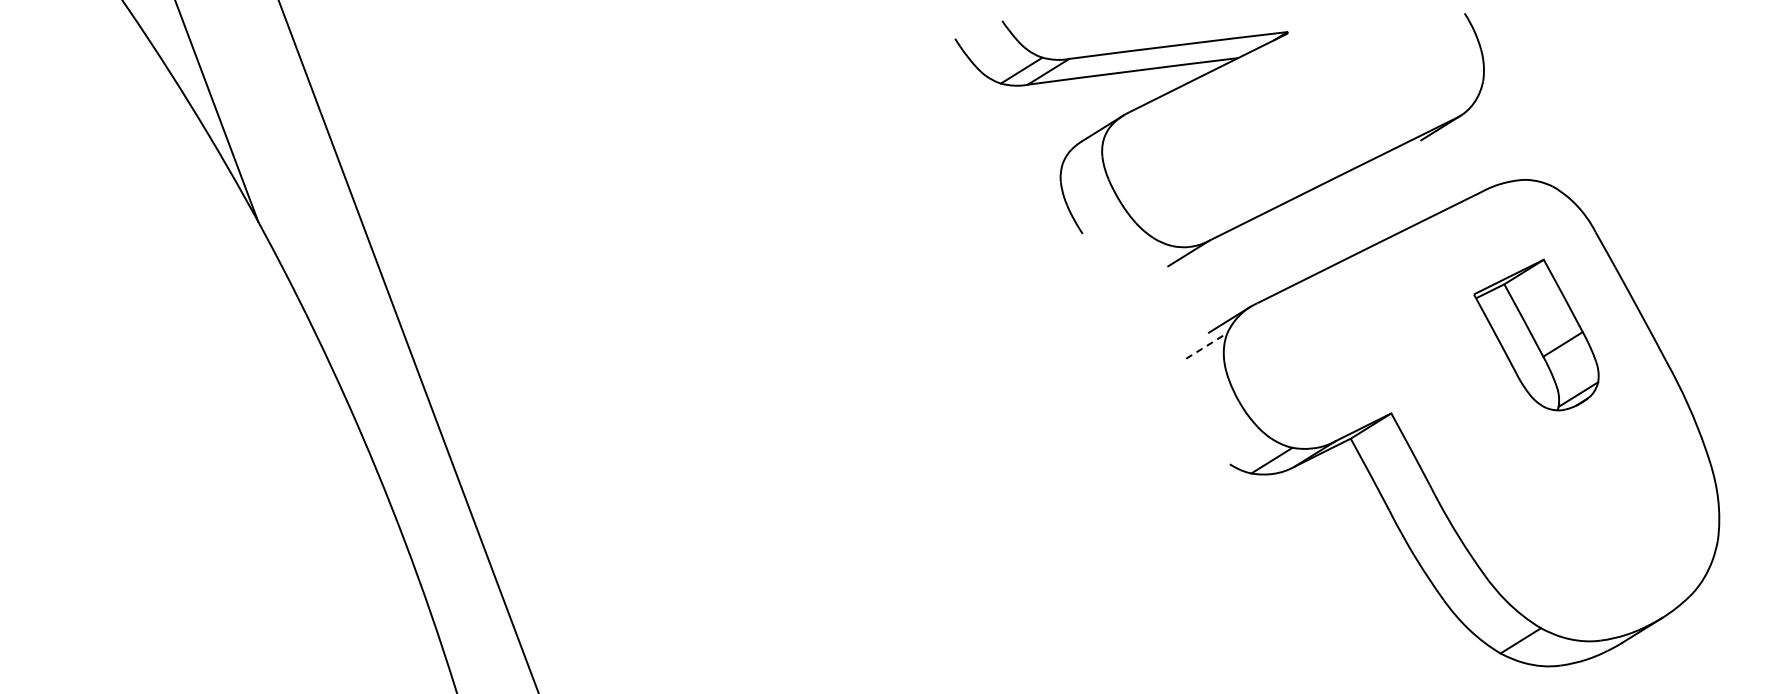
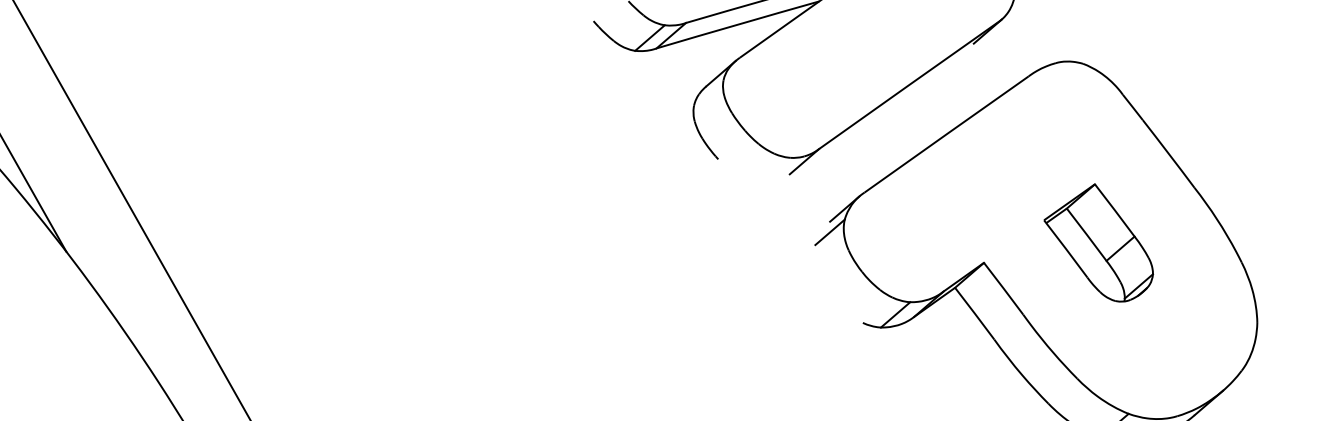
part: (1536, 334) -> (1098, 244), moved
line: (1207, 345) -> (830, 231), dashed -> solid

